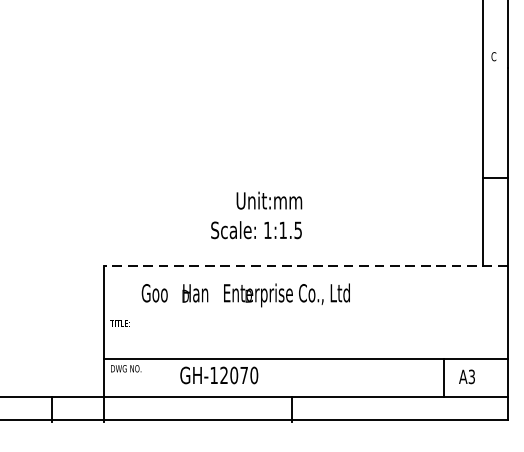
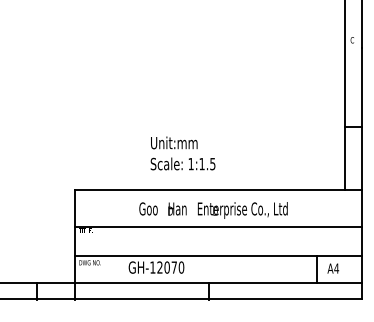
text: (269, 200) -> (174, 142), moved
line: (306, 265) -> (218, 189), dashed -> solid
text: (245, 295) -> (213, 210), moved
line: (306, 317) -> (218, 226), added
text: (471, 376) -> (336, 268), A3 -> A4

